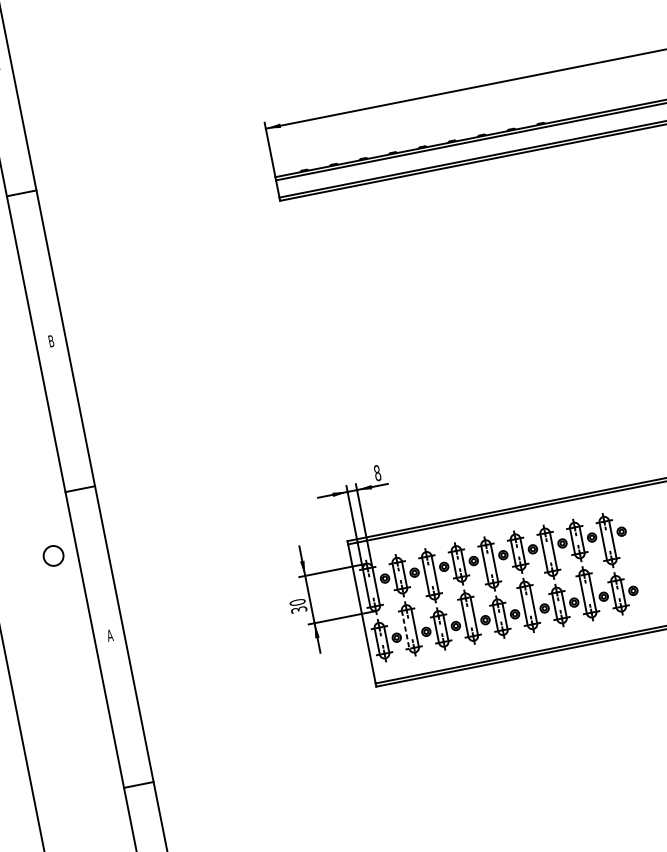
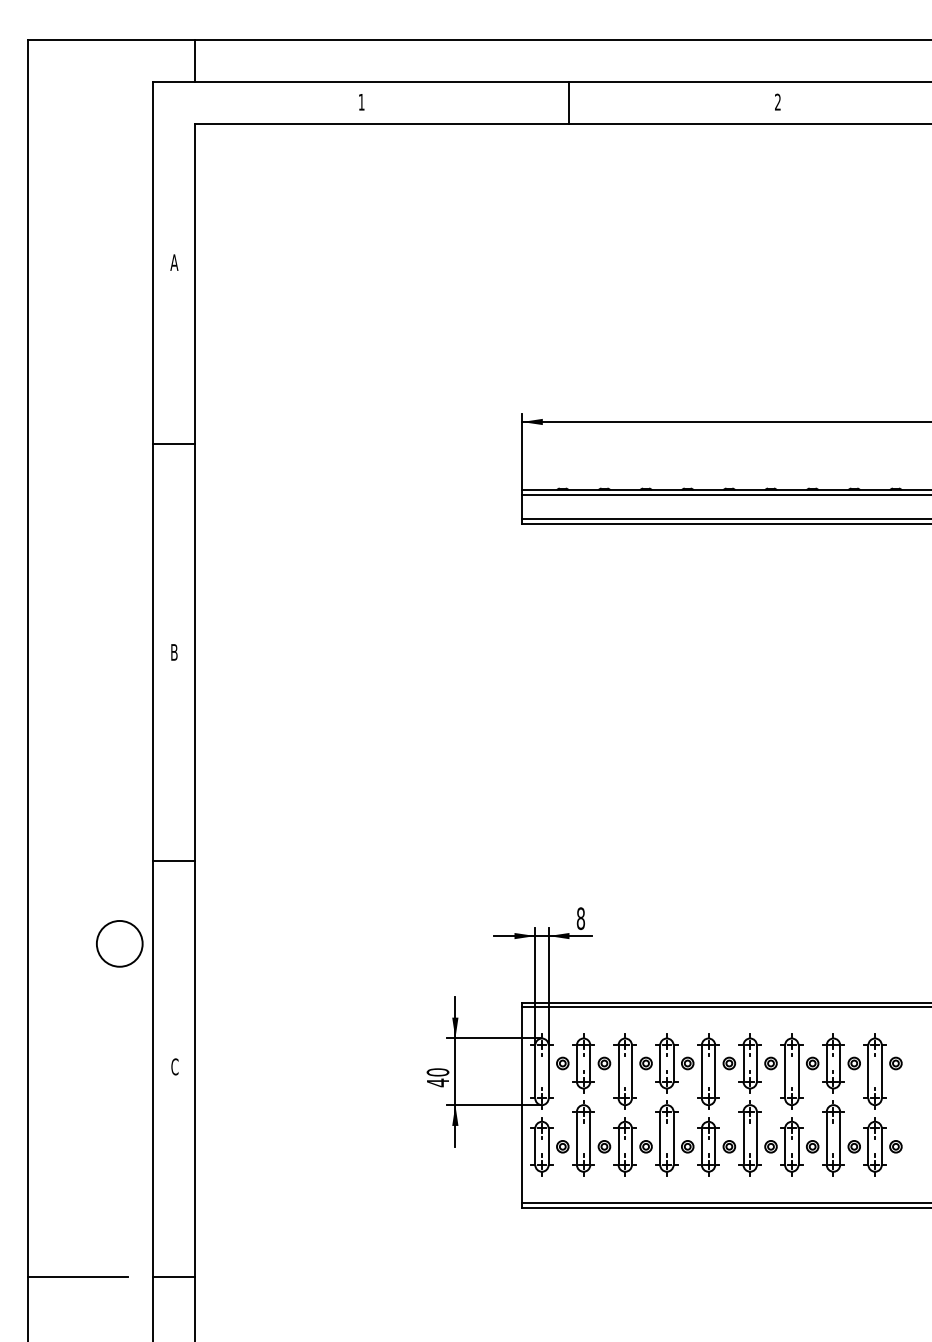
circle: (53, 555) -> (119, 943), size x1.67
text: (298, 609) -> (437, 1082), 30 -> 40
line: (405, 629) -> (576, 1138), dashed -> solid
text: (109, 635) -> (174, 1066), A -> C
line: (71, 798) -> (78, 1277), added

